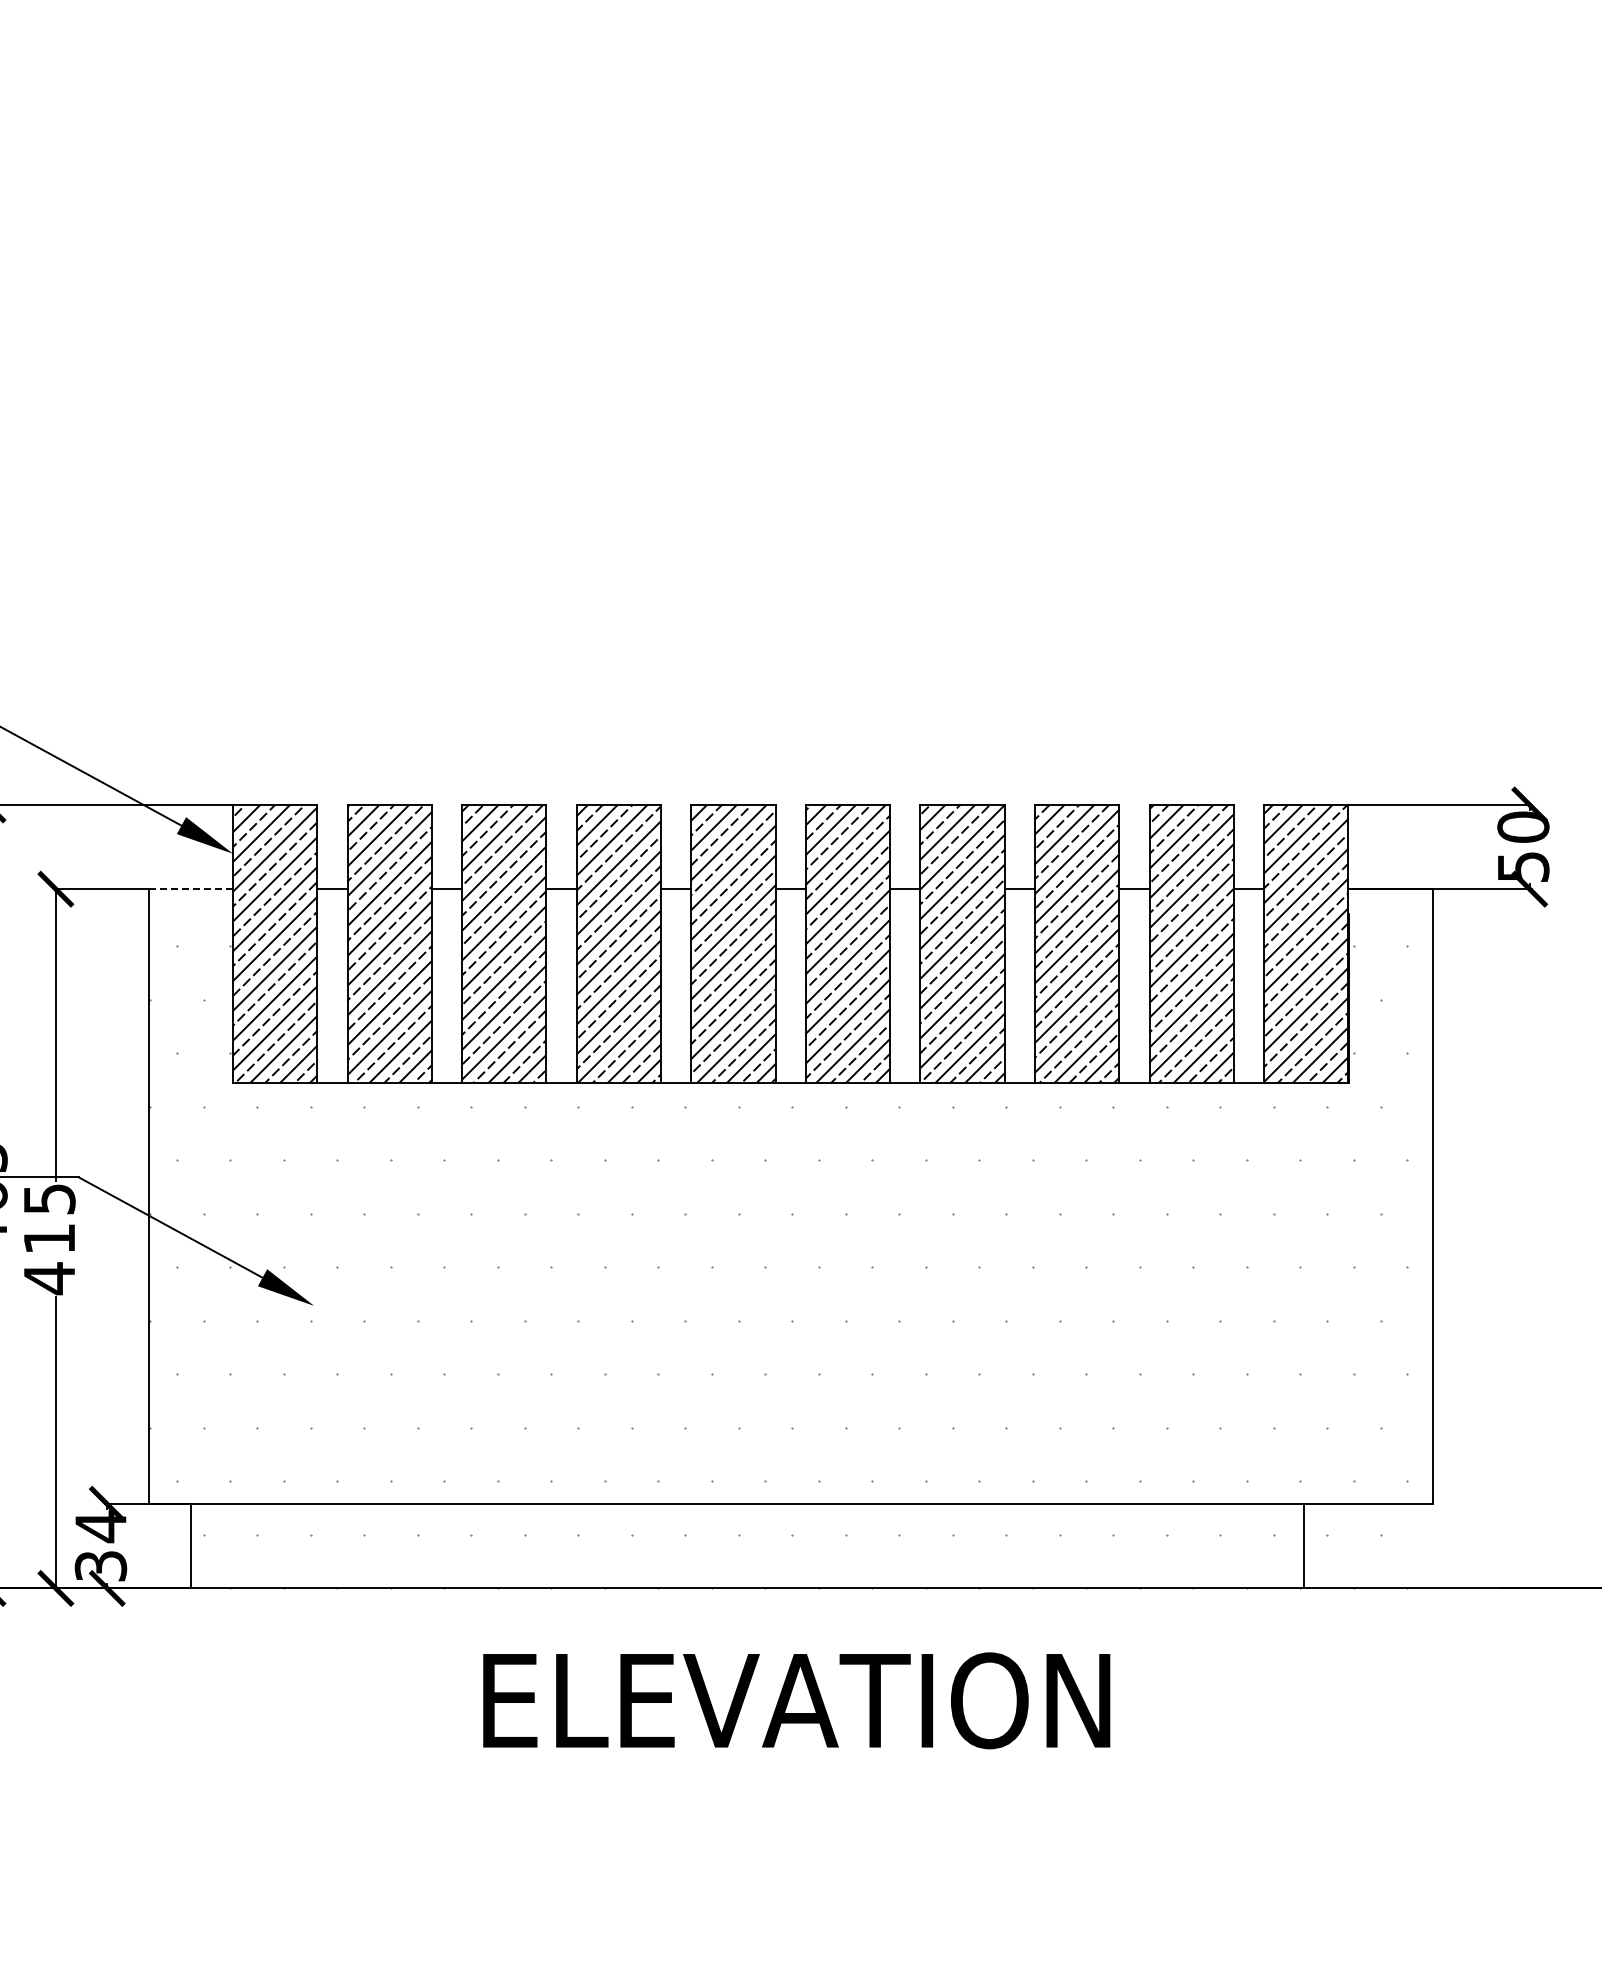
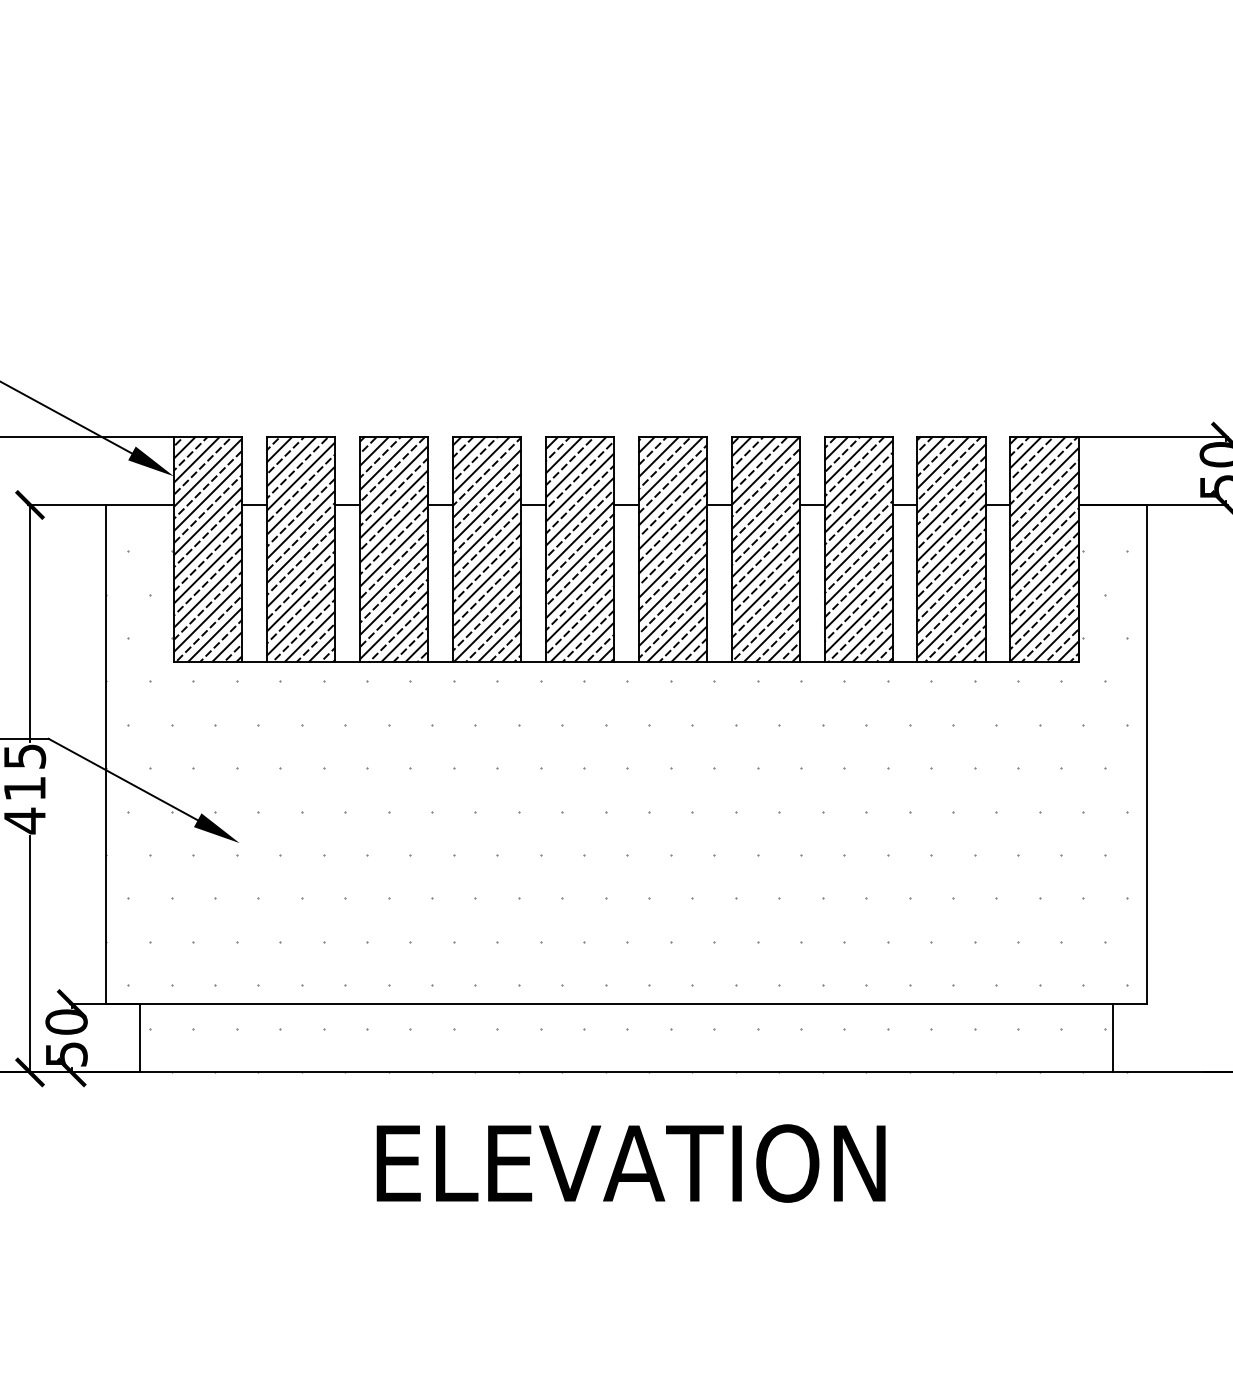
line: (190, 889) -> (139, 505), dashed -> solid
text: (100, 1545) -> (66, 1037), 34 -> 50
line: (1303, 1546) -> (1112, 1038), moved

